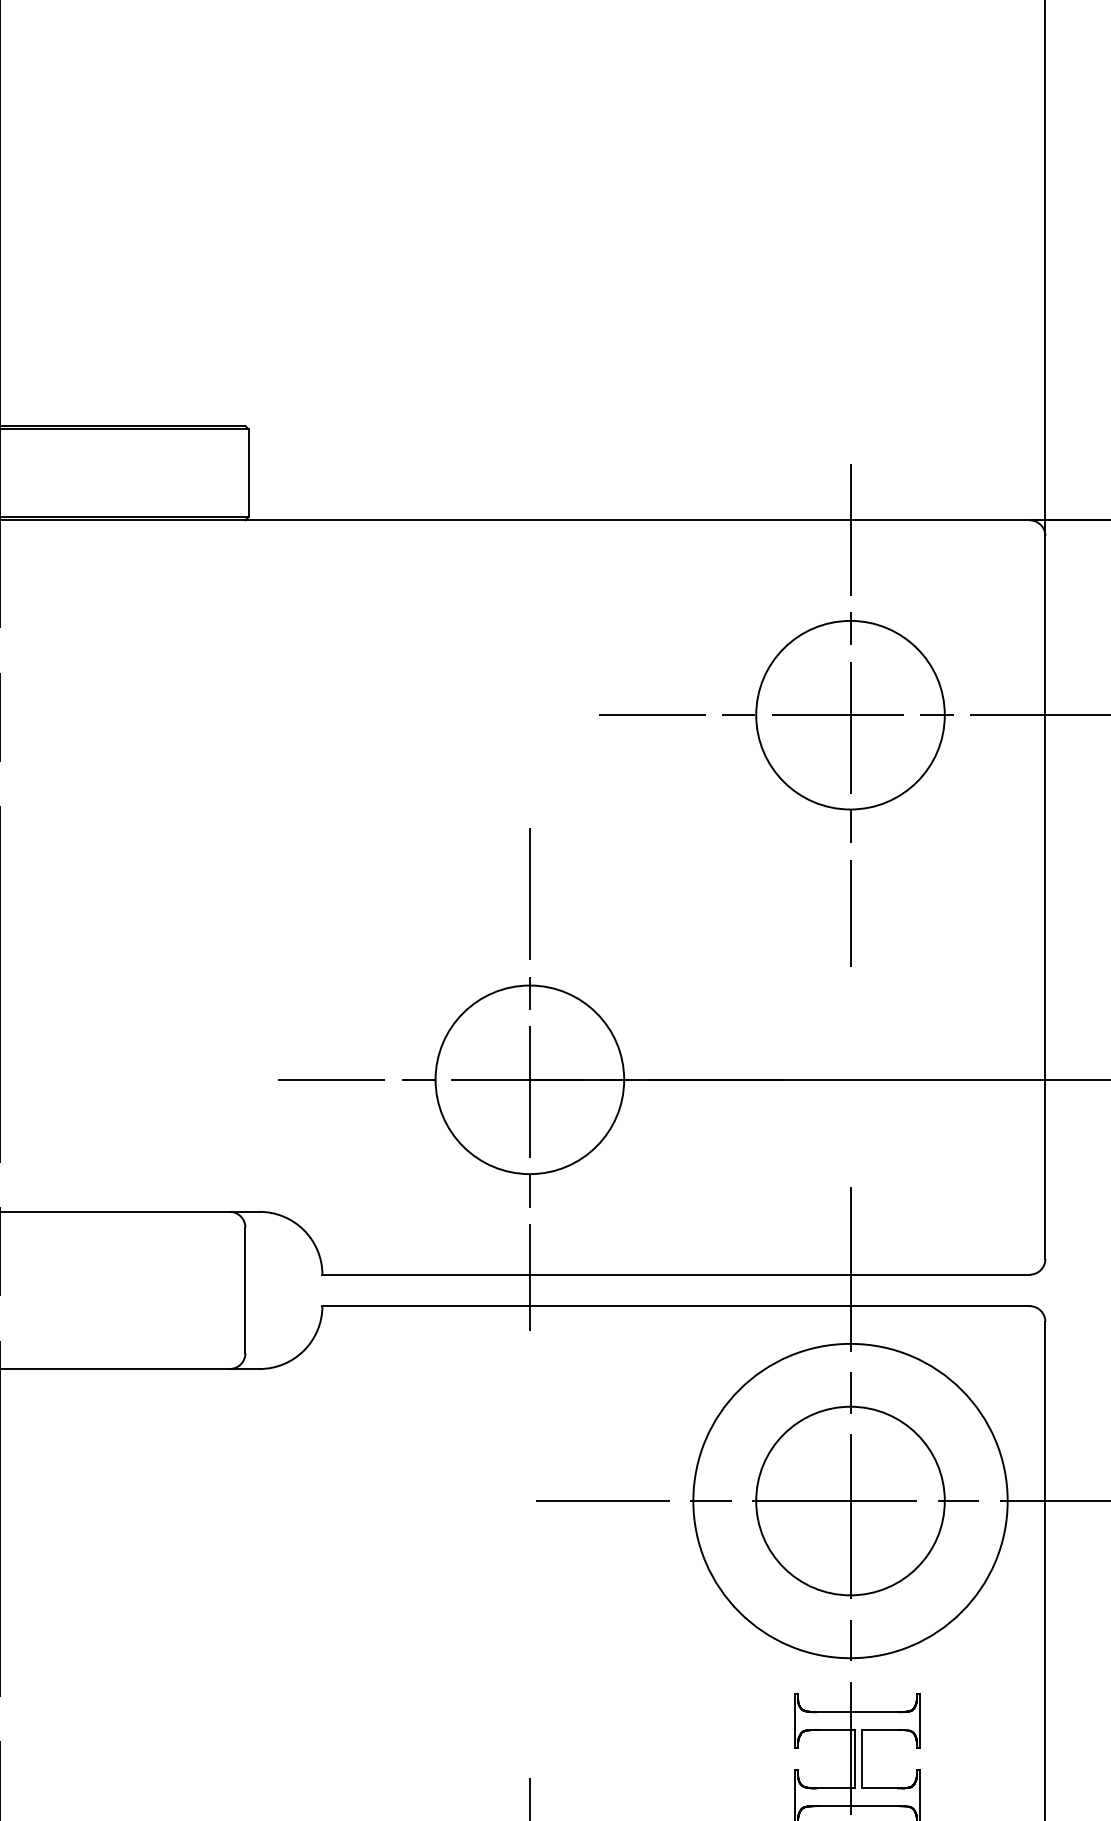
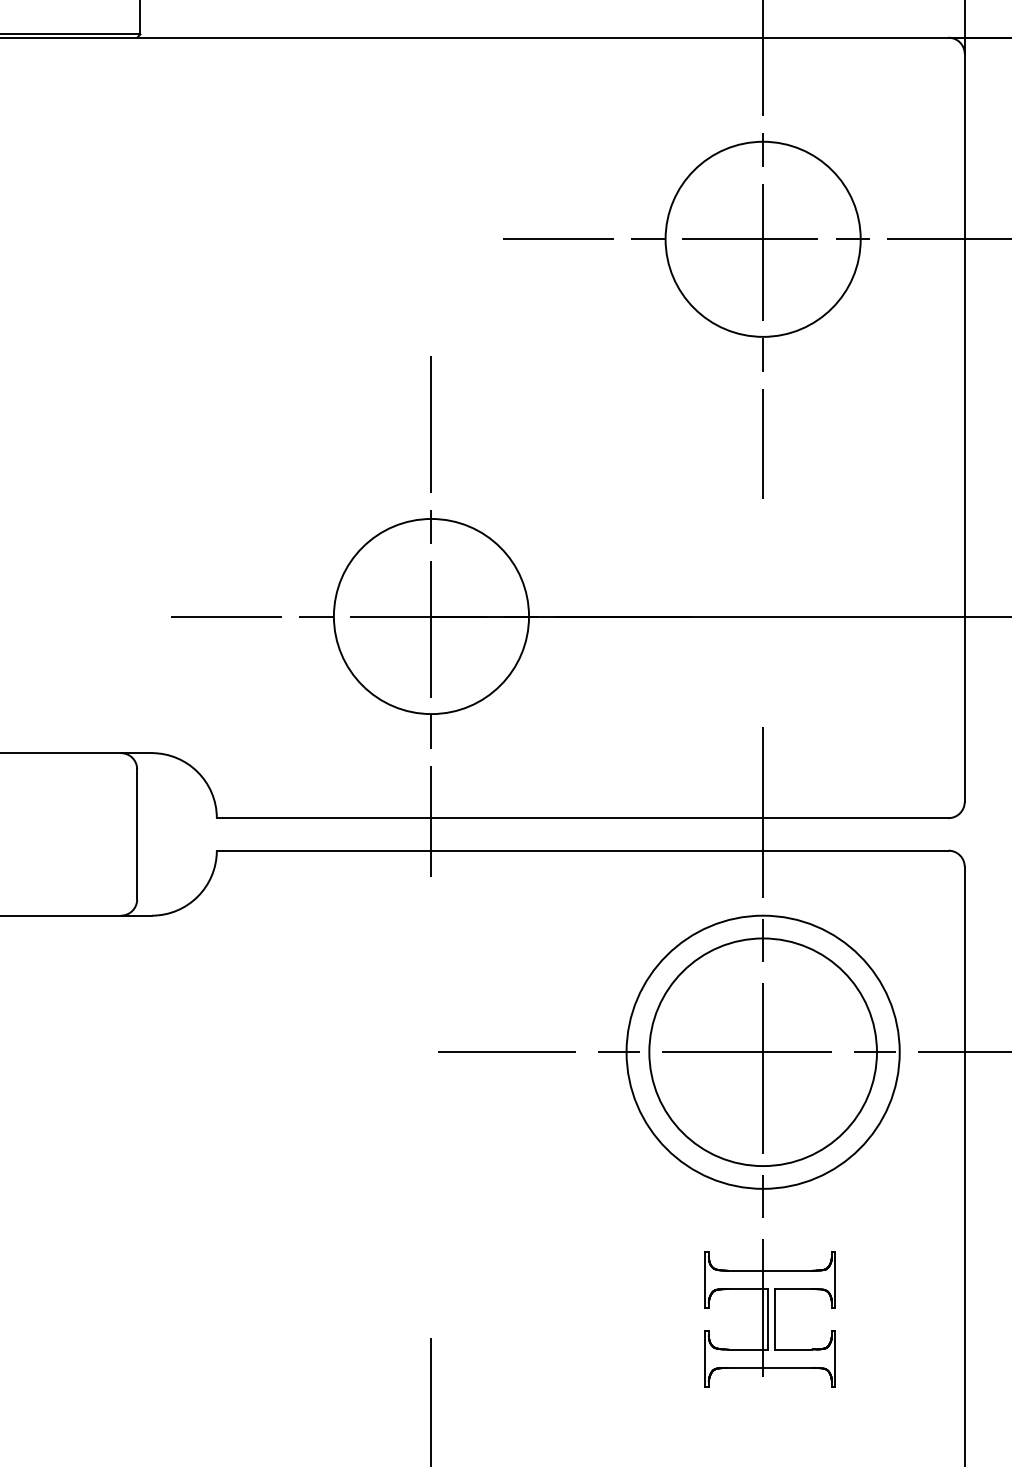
circle: (850, 1500) -> (763, 1051), size x0.7
circle: (850, 1500) -> (763, 1051), size x1.4

